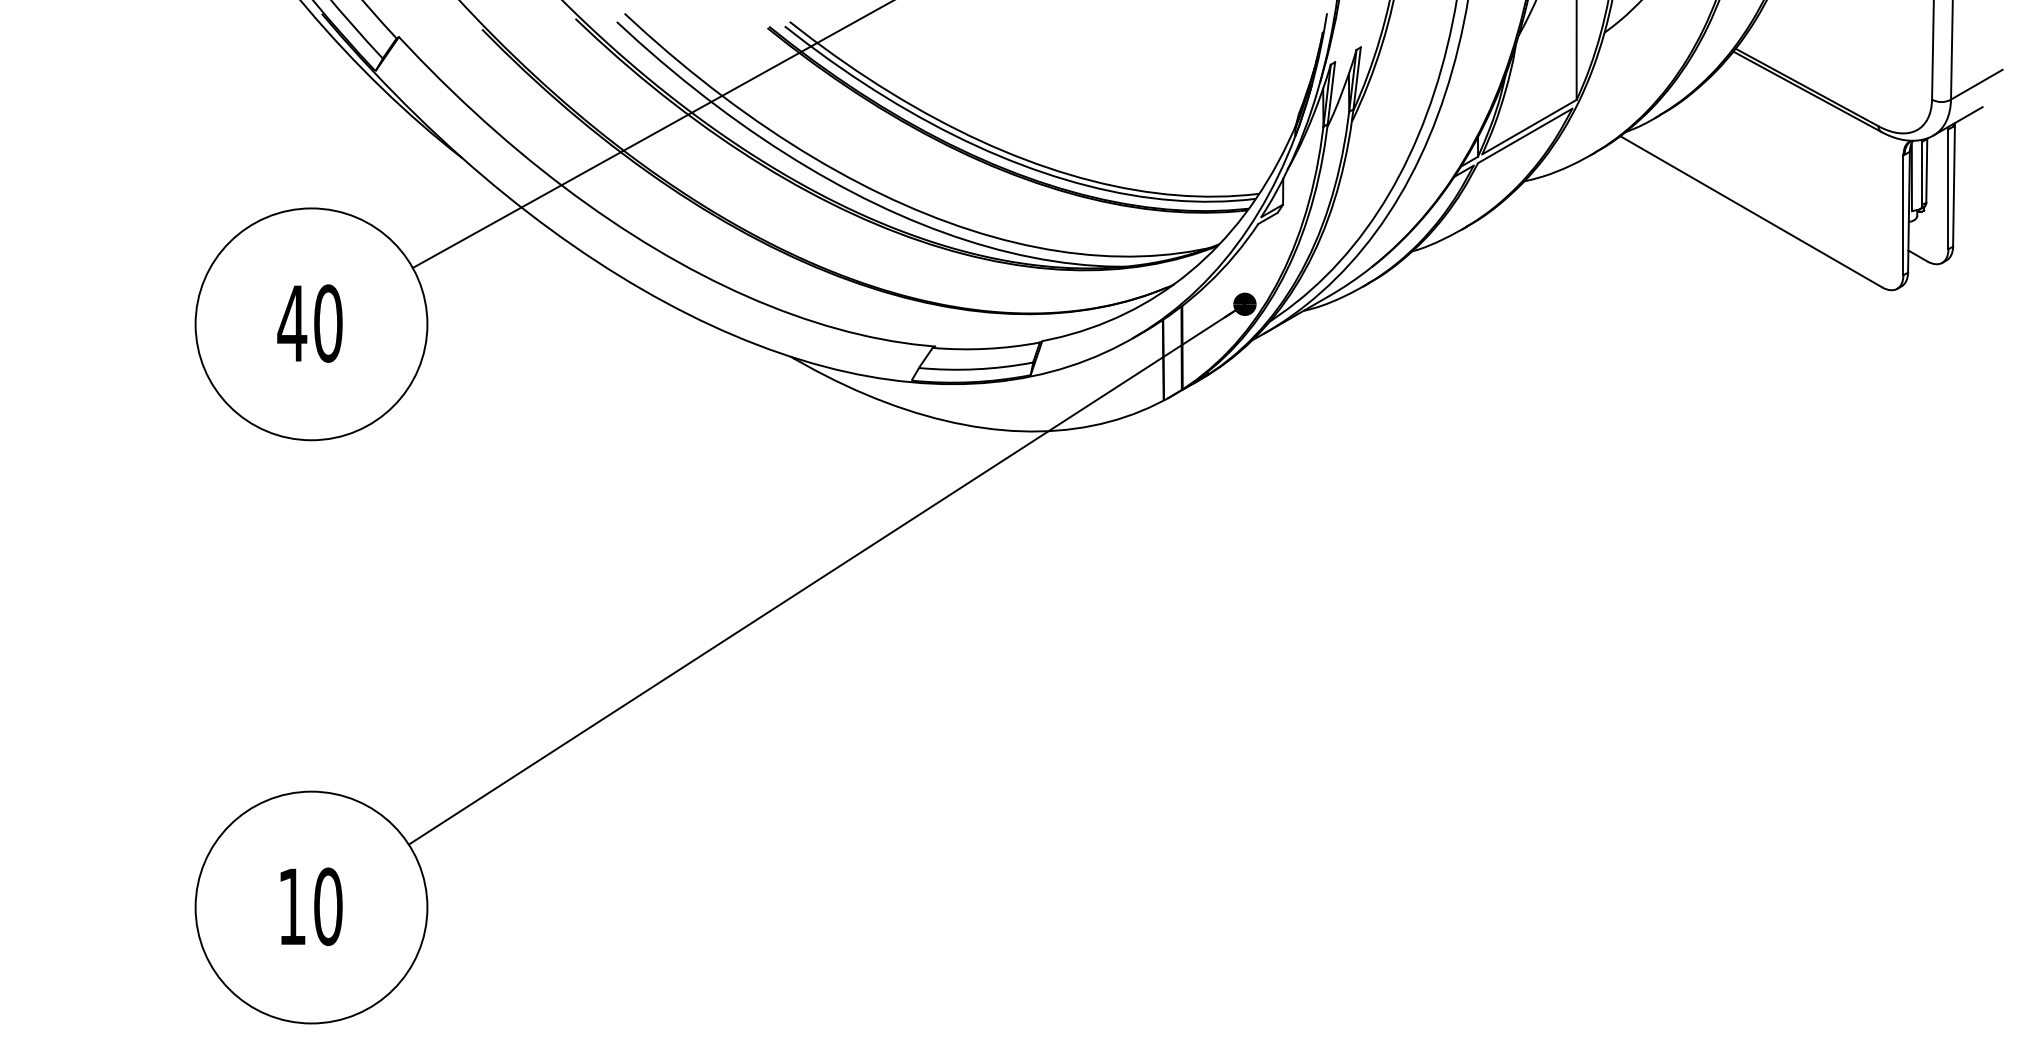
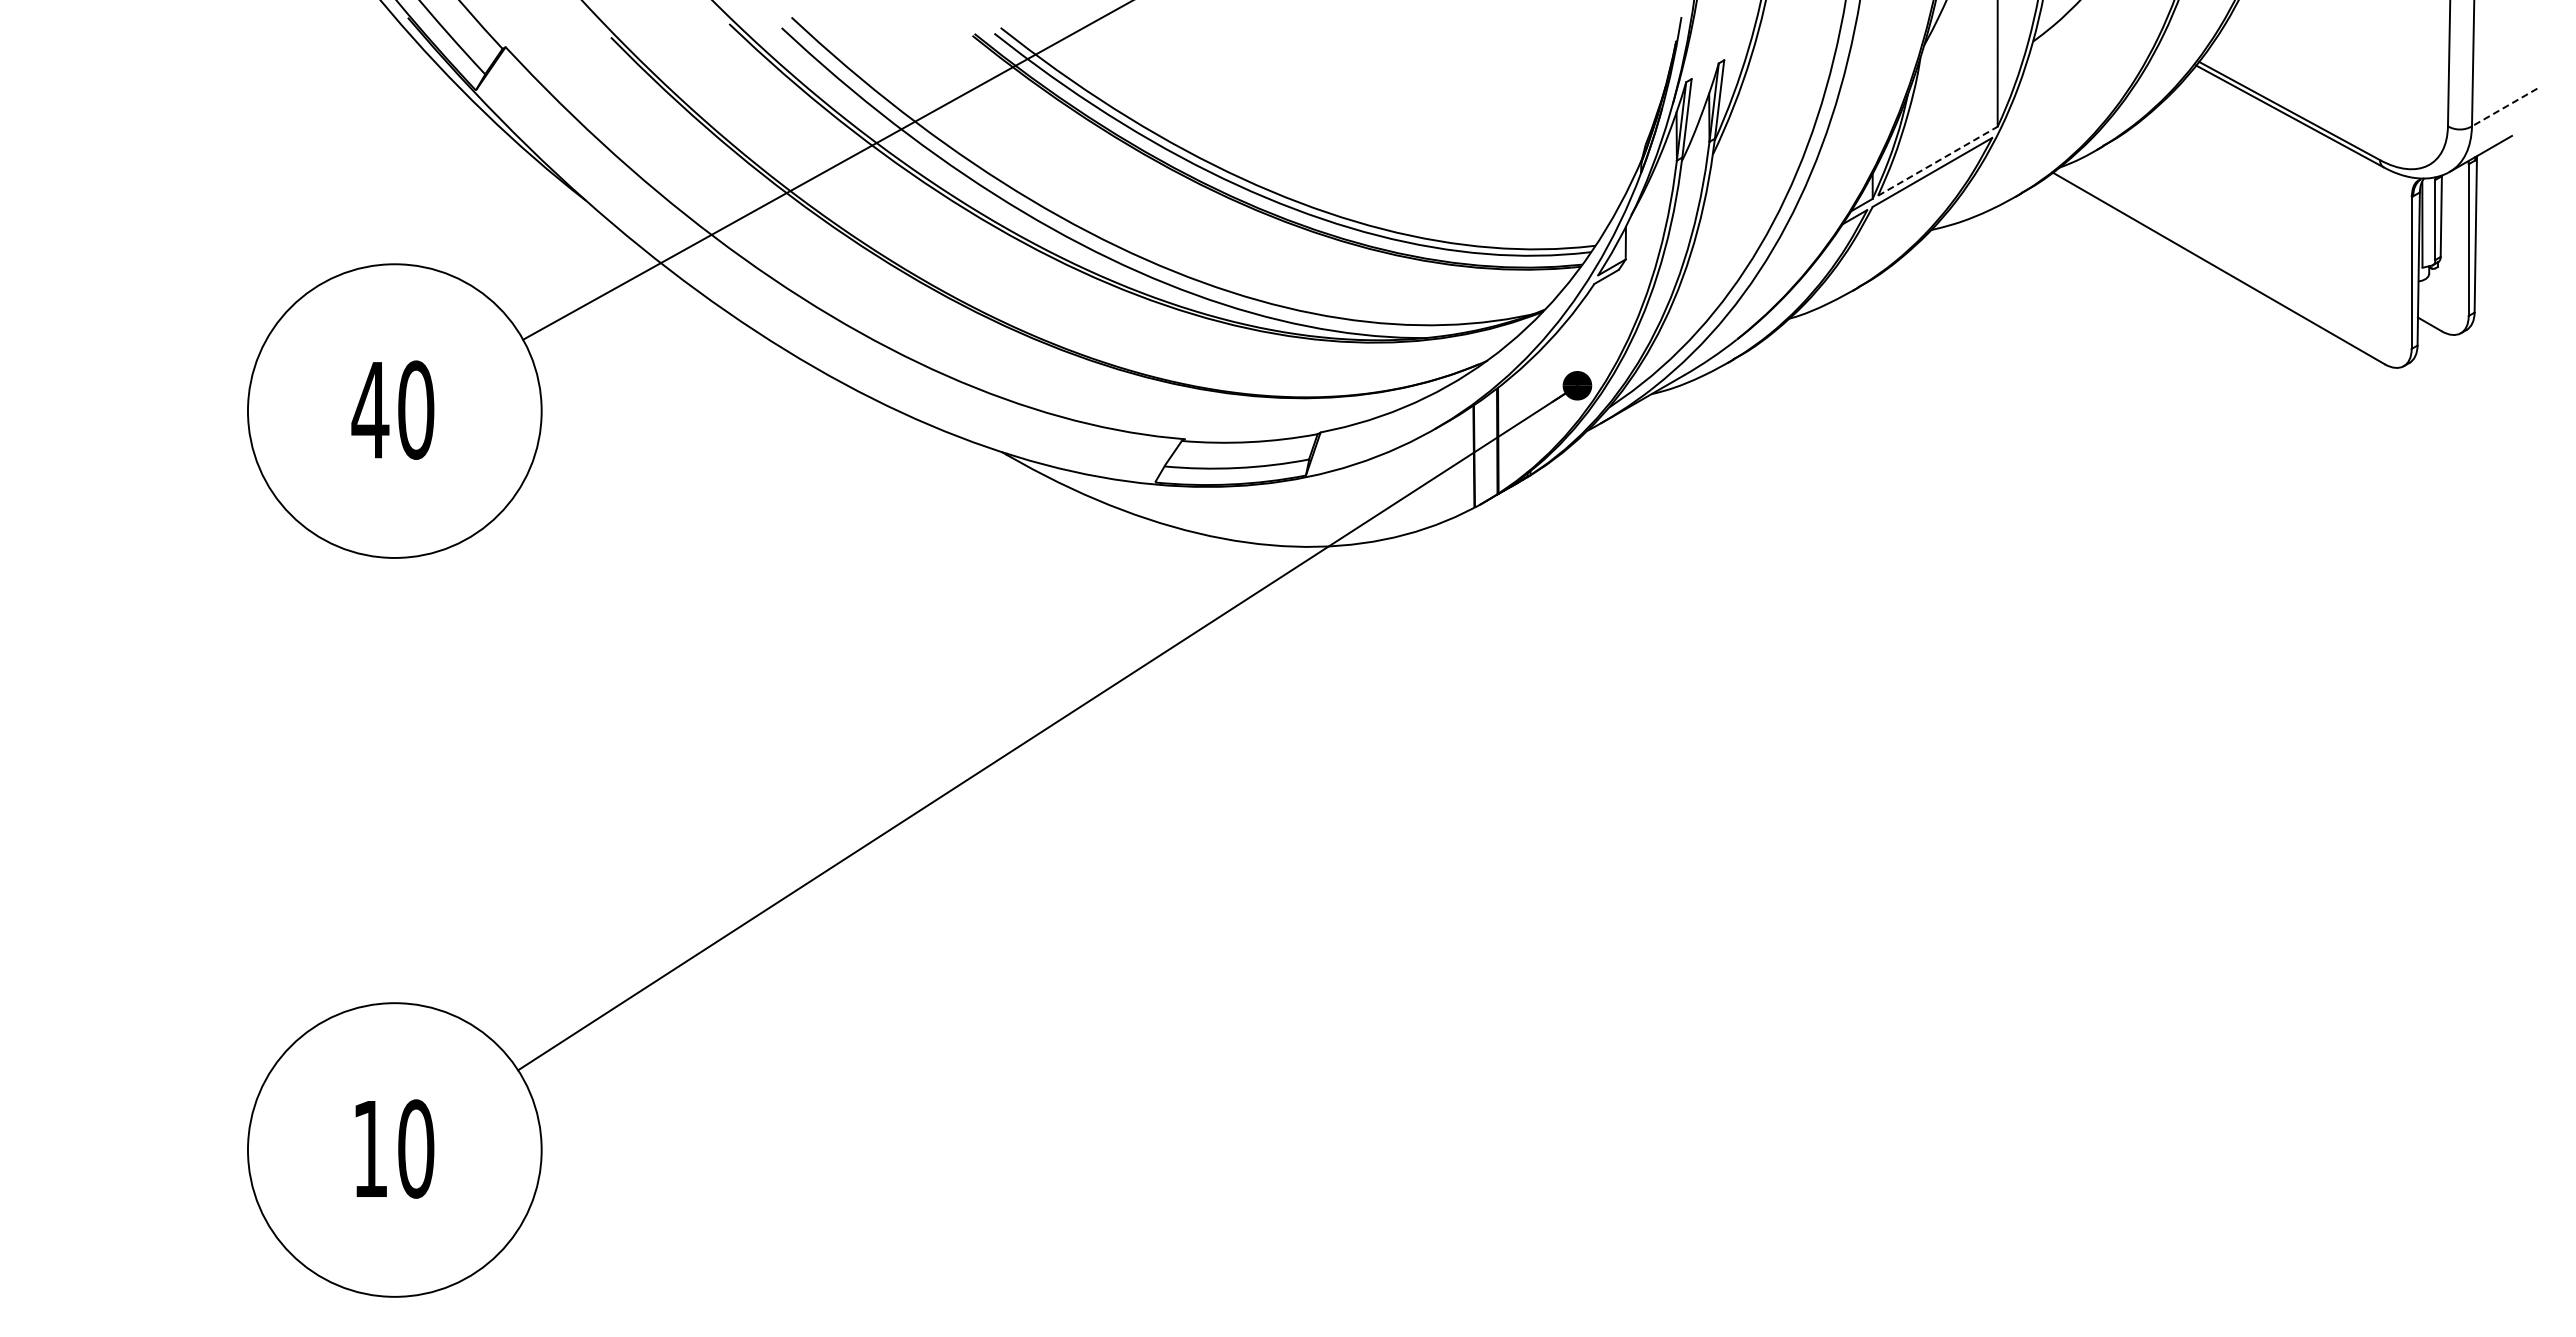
line: (1976, 84) -> (2504, 107), solid -> dashed
line: (1529, 127) -> (1938, 161), solid -> dashed

